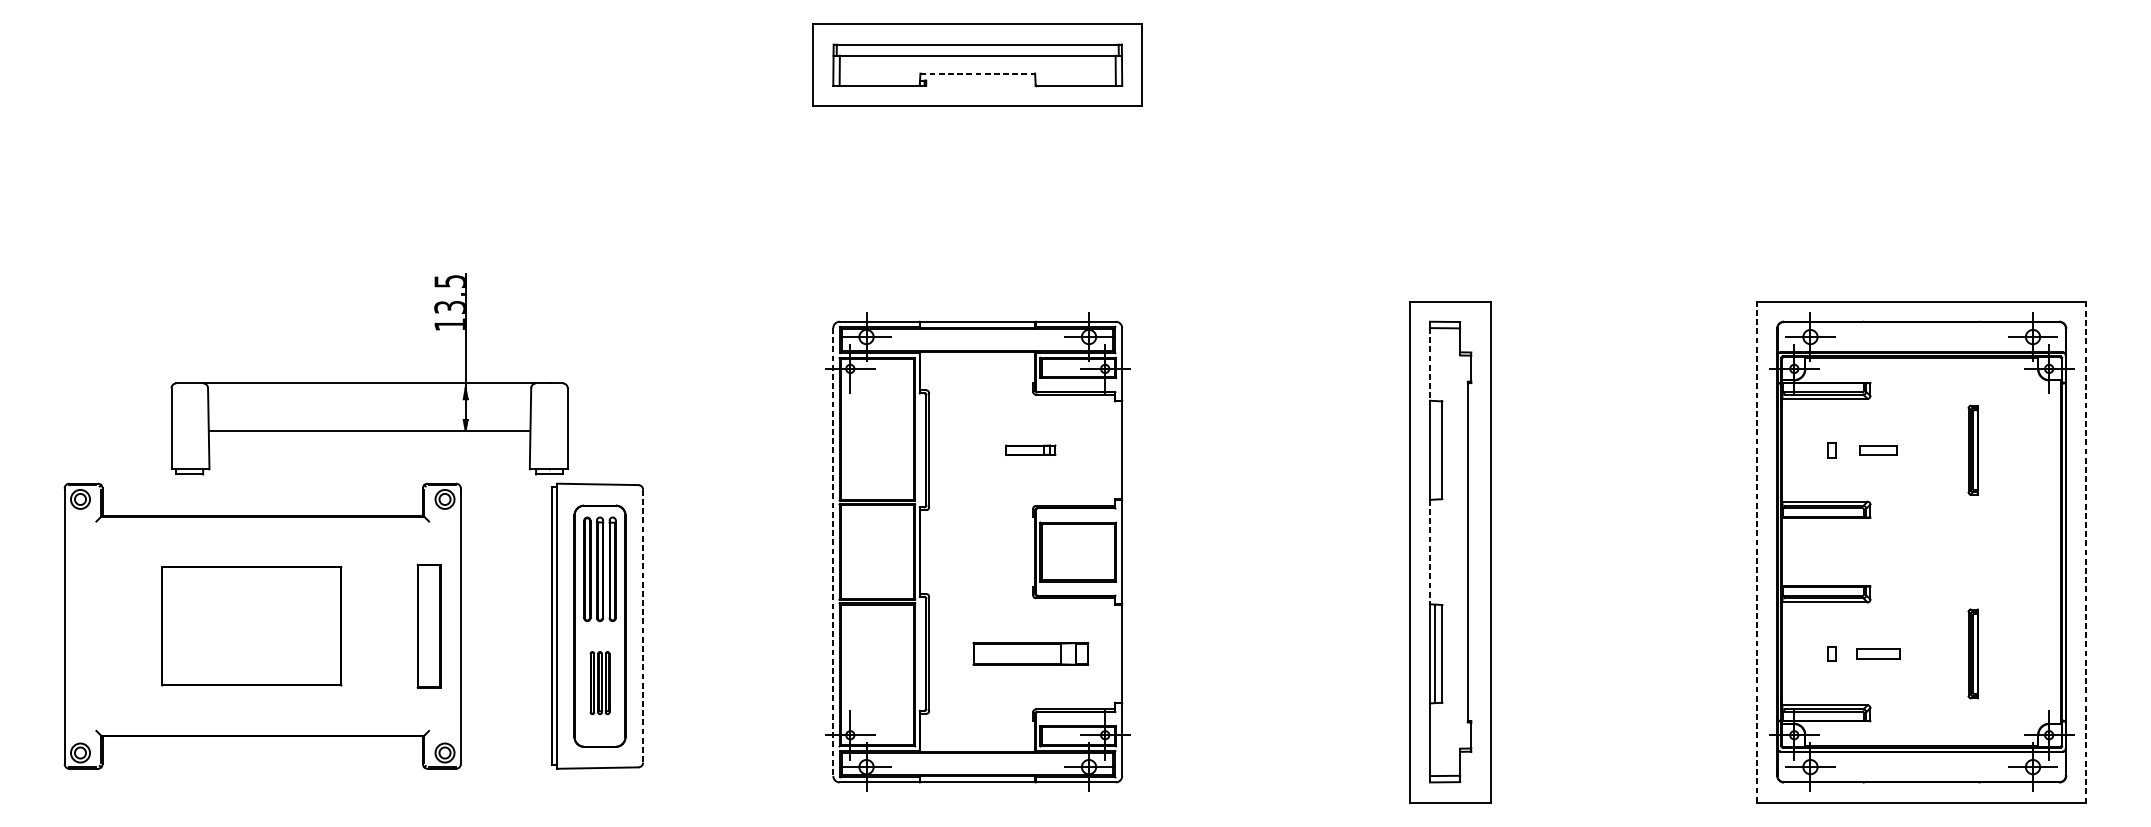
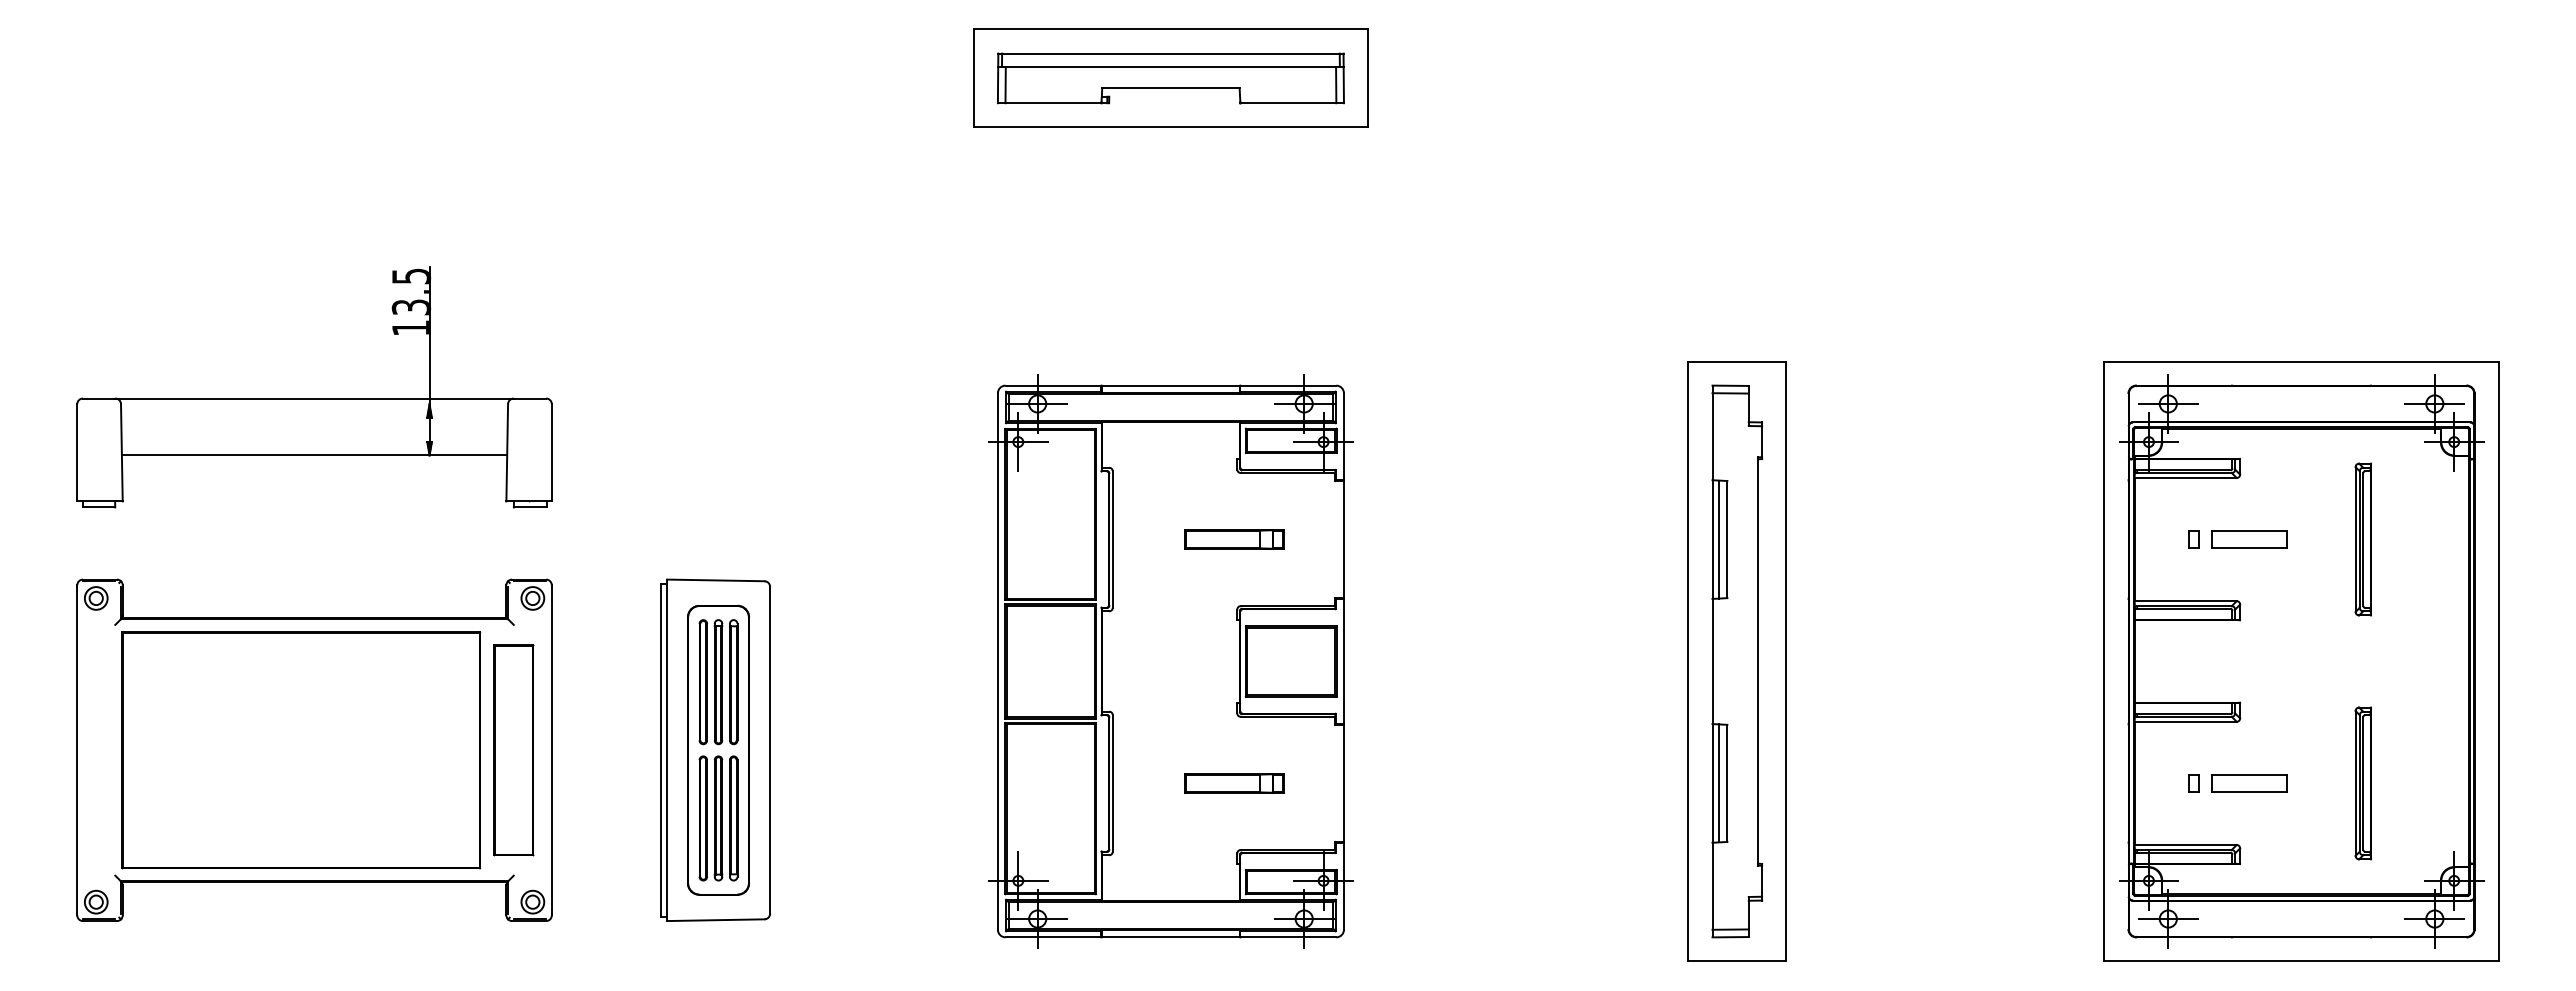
line: (977, 73) -> (1170, 88), dashed -> solid
line: (1429, 364) -> (1712, 436), dashed -> solid
part: (369, 383) -> (314, 398), moved
part: (1030, 450) -> (1234, 539), size x1.67
line: (1434, 450) -> (1718, 539), added
part: (1878, 450) -> (2249, 539), size x1.67
part: (1972, 450) -> (2362, 539), size x1.43
line: (832, 552) -> (997, 662), dashed -> solid
line: (1429, 552) -> (1712, 661), dashed -> solid
line: (1757, 552) -> (2104, 661), dashed -> solid
line: (2086, 552) -> (2498, 661), dashed -> solid
part: (251, 626) -> (301, 750), size x1.67
part: (428, 626) -> (513, 750), size x1.43
line: (643, 626) -> (770, 750), dashed -> solid
part: (1030, 653) -> (1234, 783), size x0.71
part: (1878, 653) -> (2249, 783), size x1.43
part: (1972, 653) -> (2362, 783), size x1.43
part: (600, 683) -> (718, 818), size x1.67

